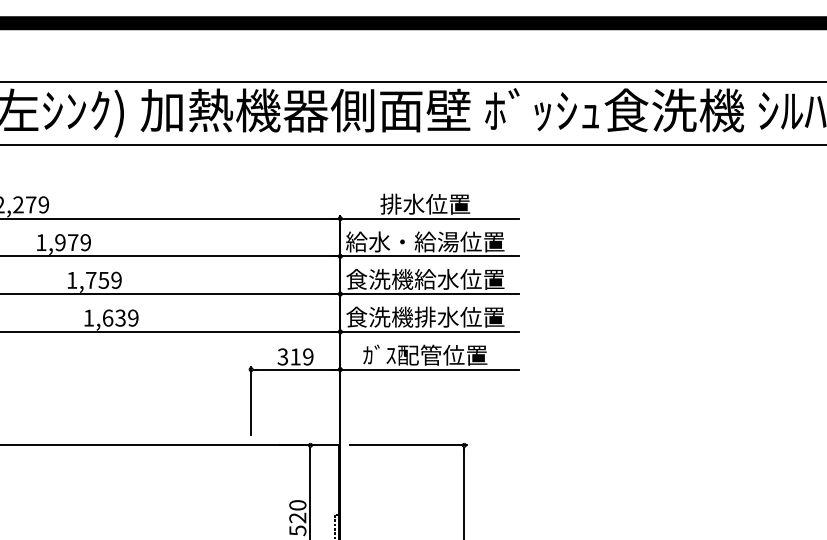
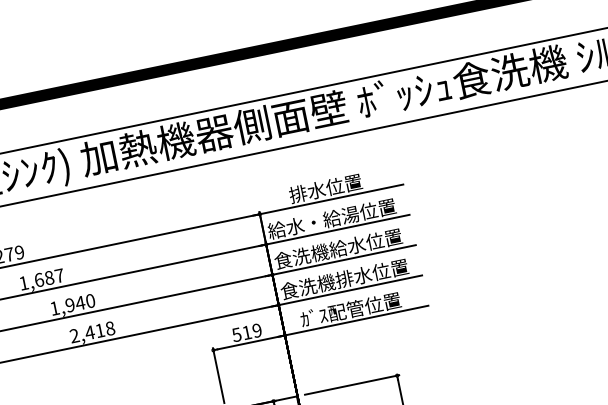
text: (73, 242) -> (49, 277), 1,979 -> 1,687
text: (103, 279) -> (79, 302), 1,759 -> 1,940
text: (110, 317) -> (91, 331), 1,639 -> 2,418
text: (283, 356) -> (237, 334), 319 -> 519

